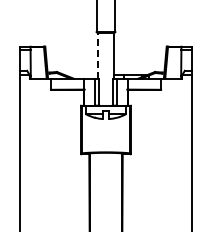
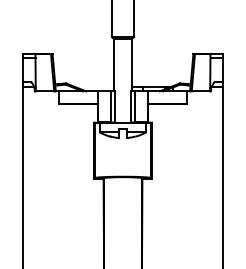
line: (97, 56) -> (113, 65), dashed -> solid

